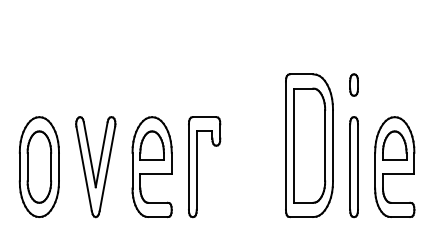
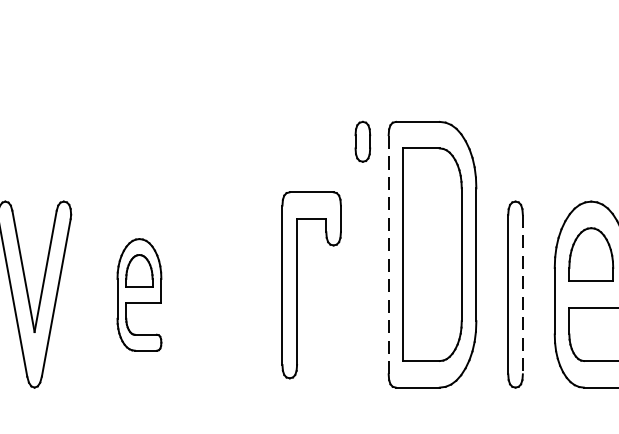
part: (353, 84) -> (361, 140), moved
line: (285, 145) -> (387, 254), solid -> dashed
part: (151, 167) -> (138, 295), size x0.6
part: (197, 167) -> (298, 286), moved
line: (358, 167) -> (523, 295), solid -> dashed

